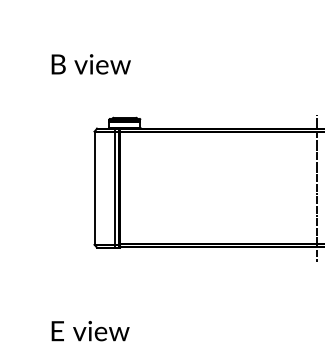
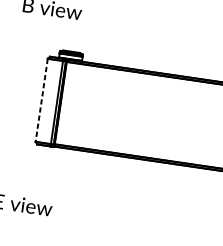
line: (317, 187) -> (205, 123), removed
line: (94, 188) -> (41, 100), solid -> dashed

